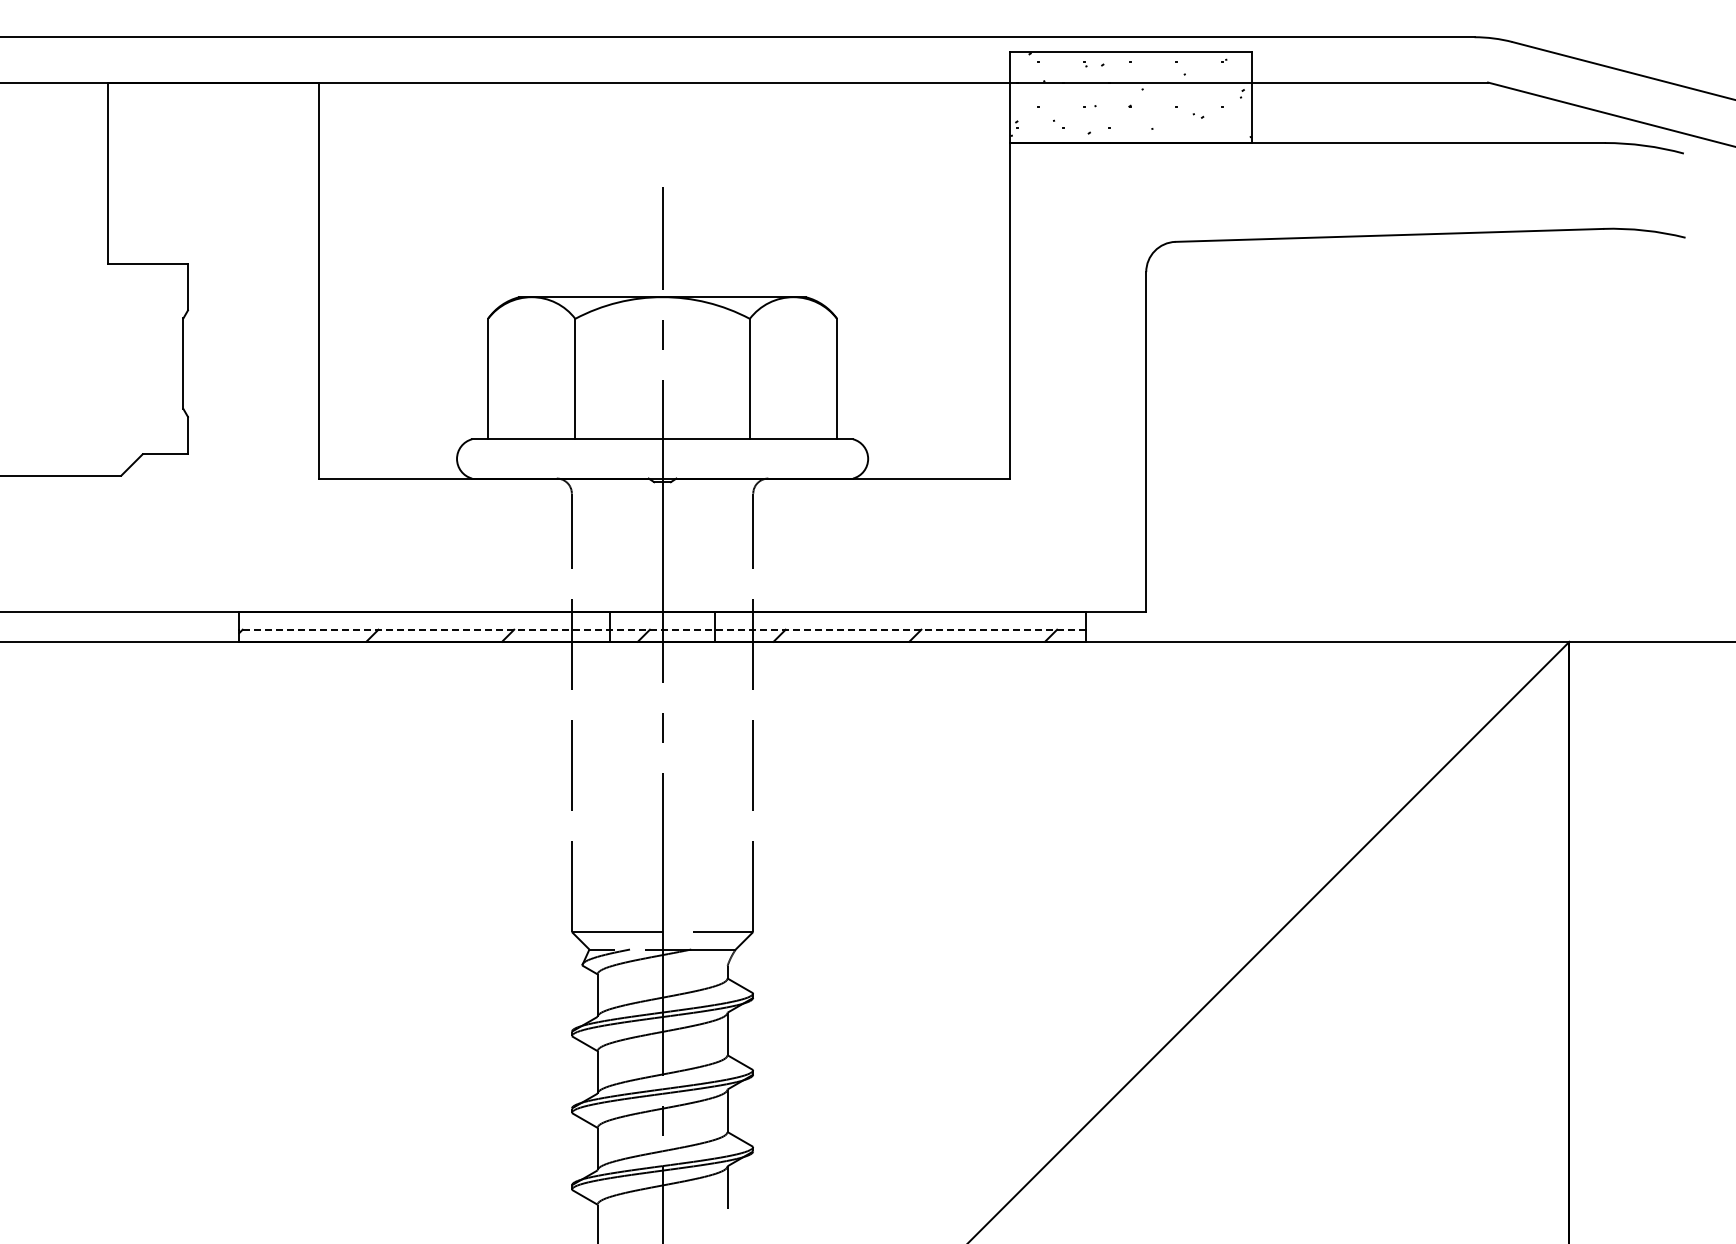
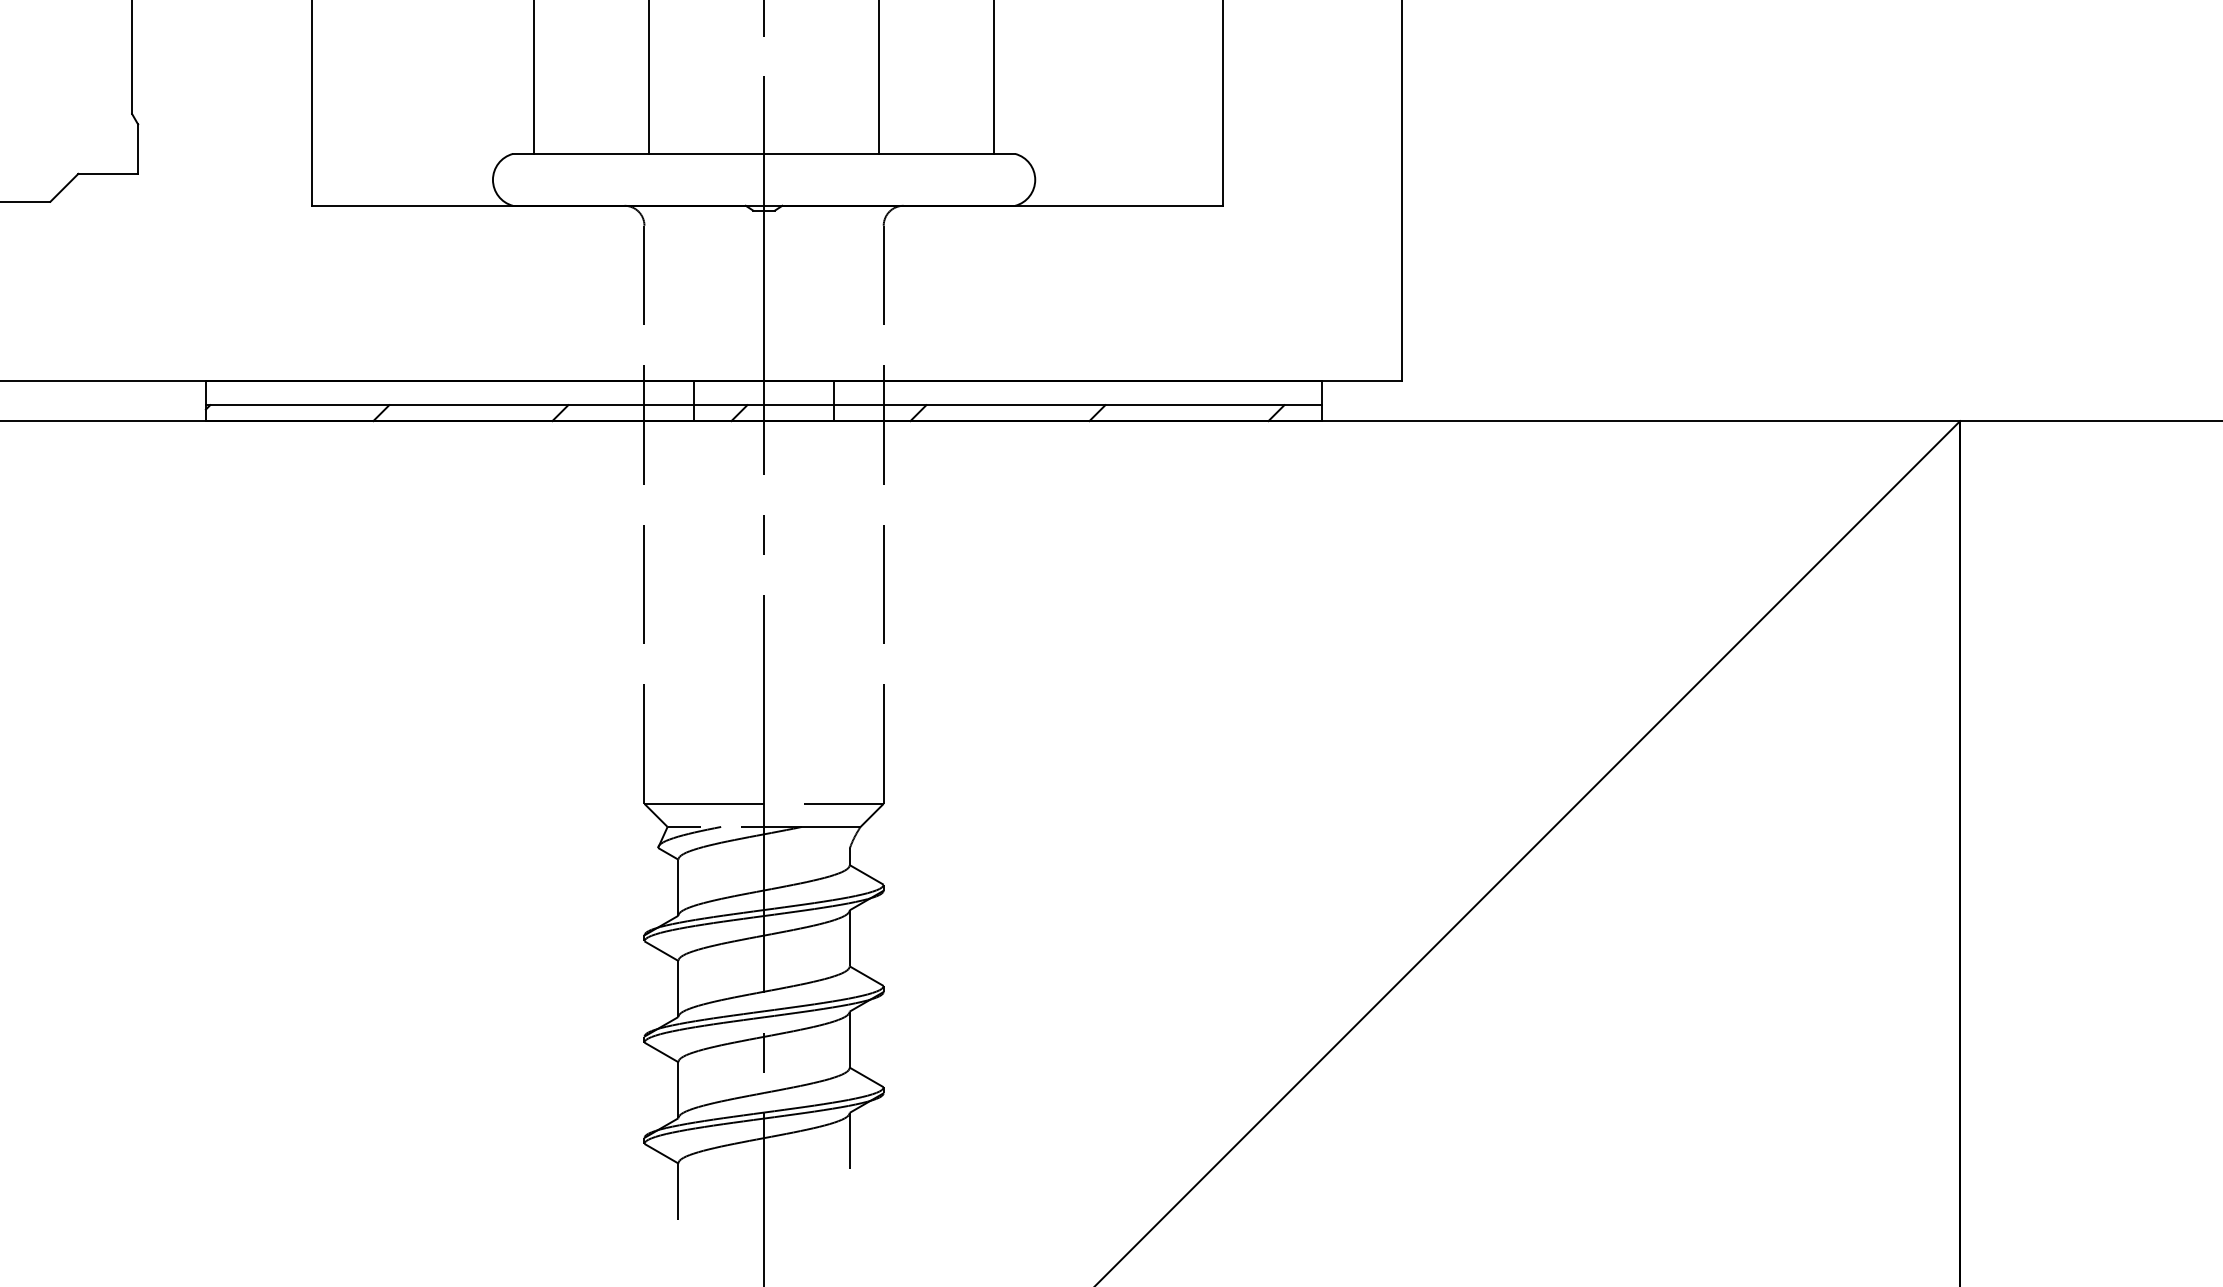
line: (662, 629) -> (763, 404), dashed -> solid

